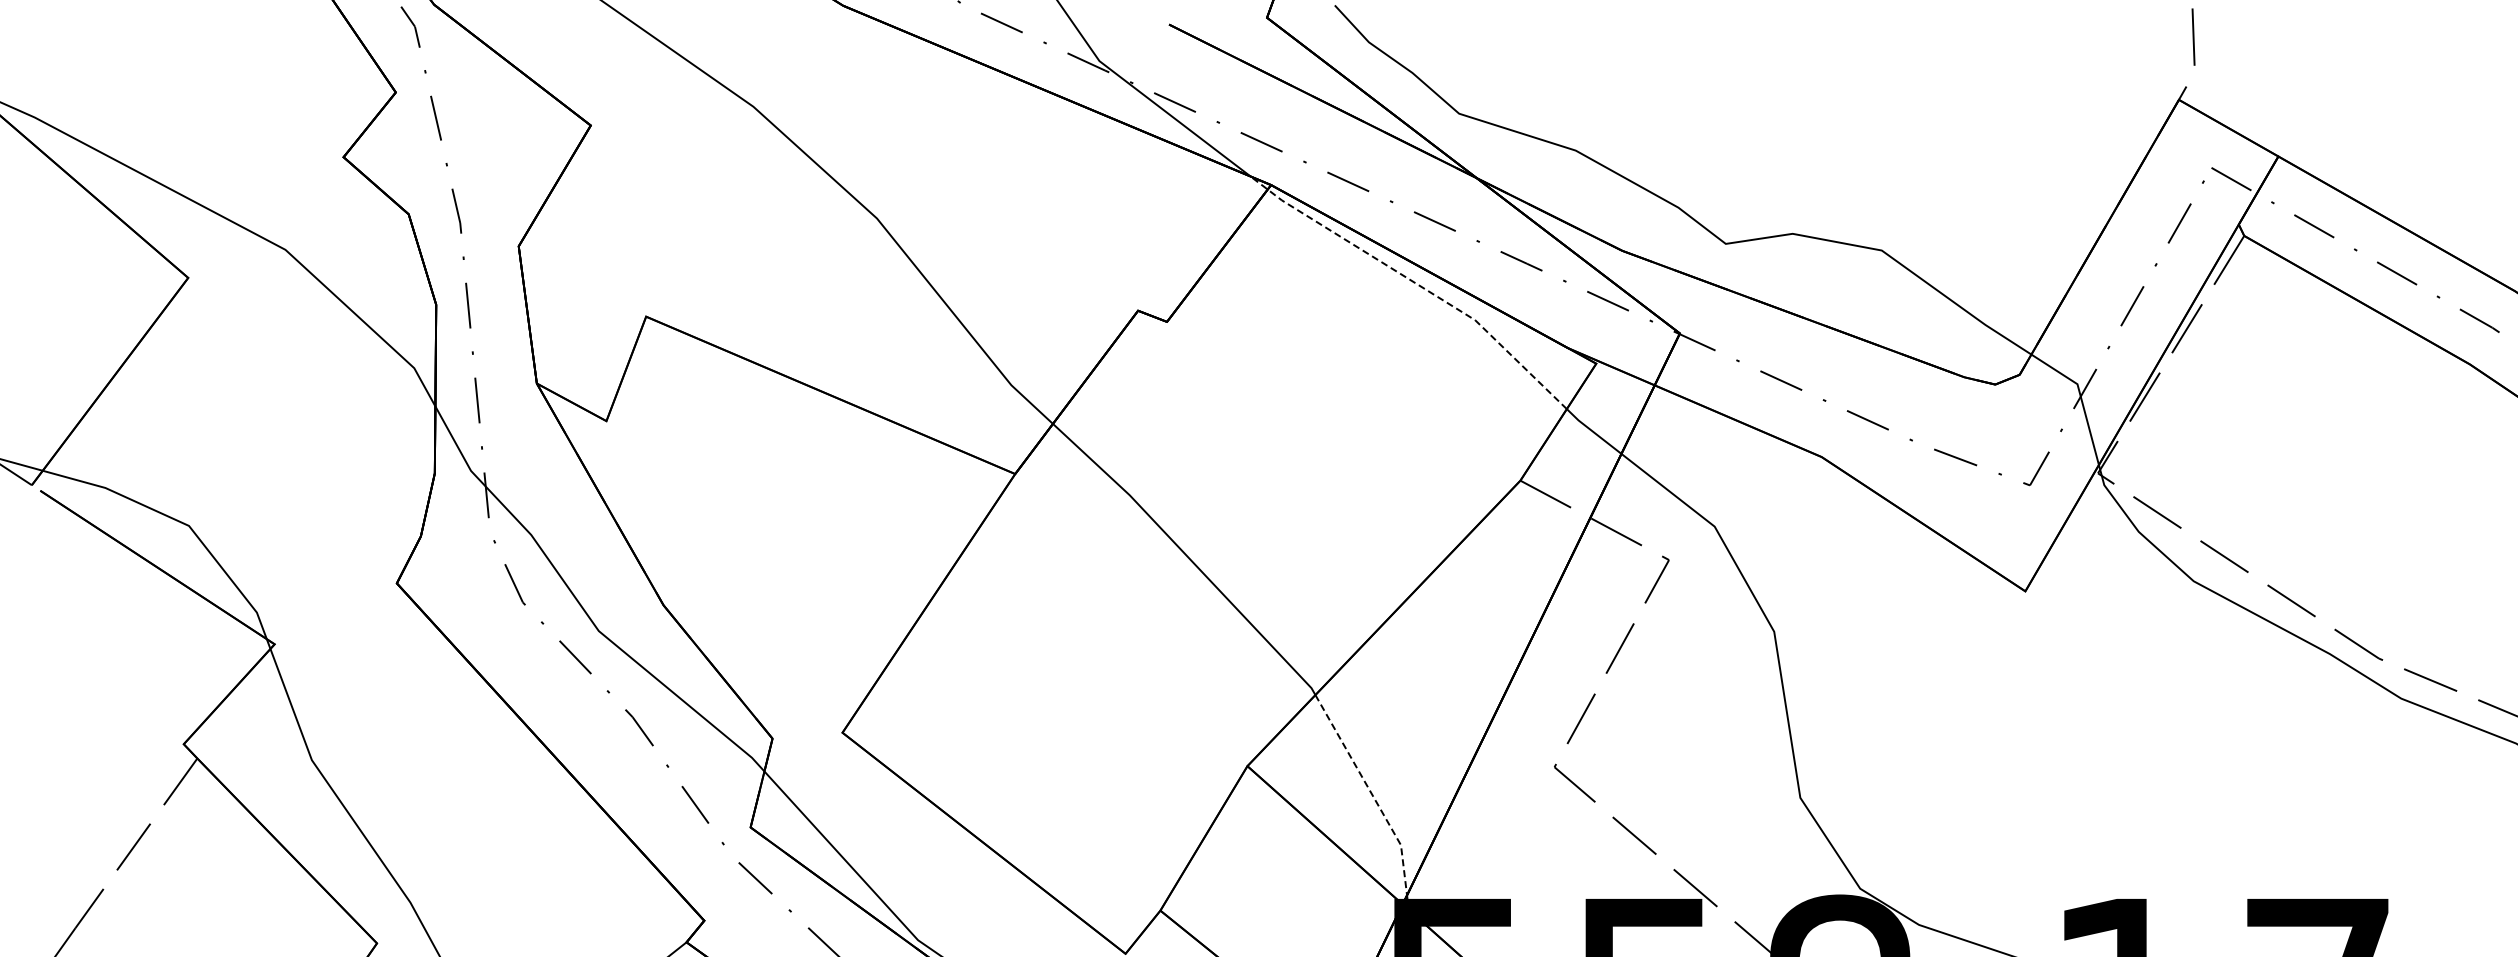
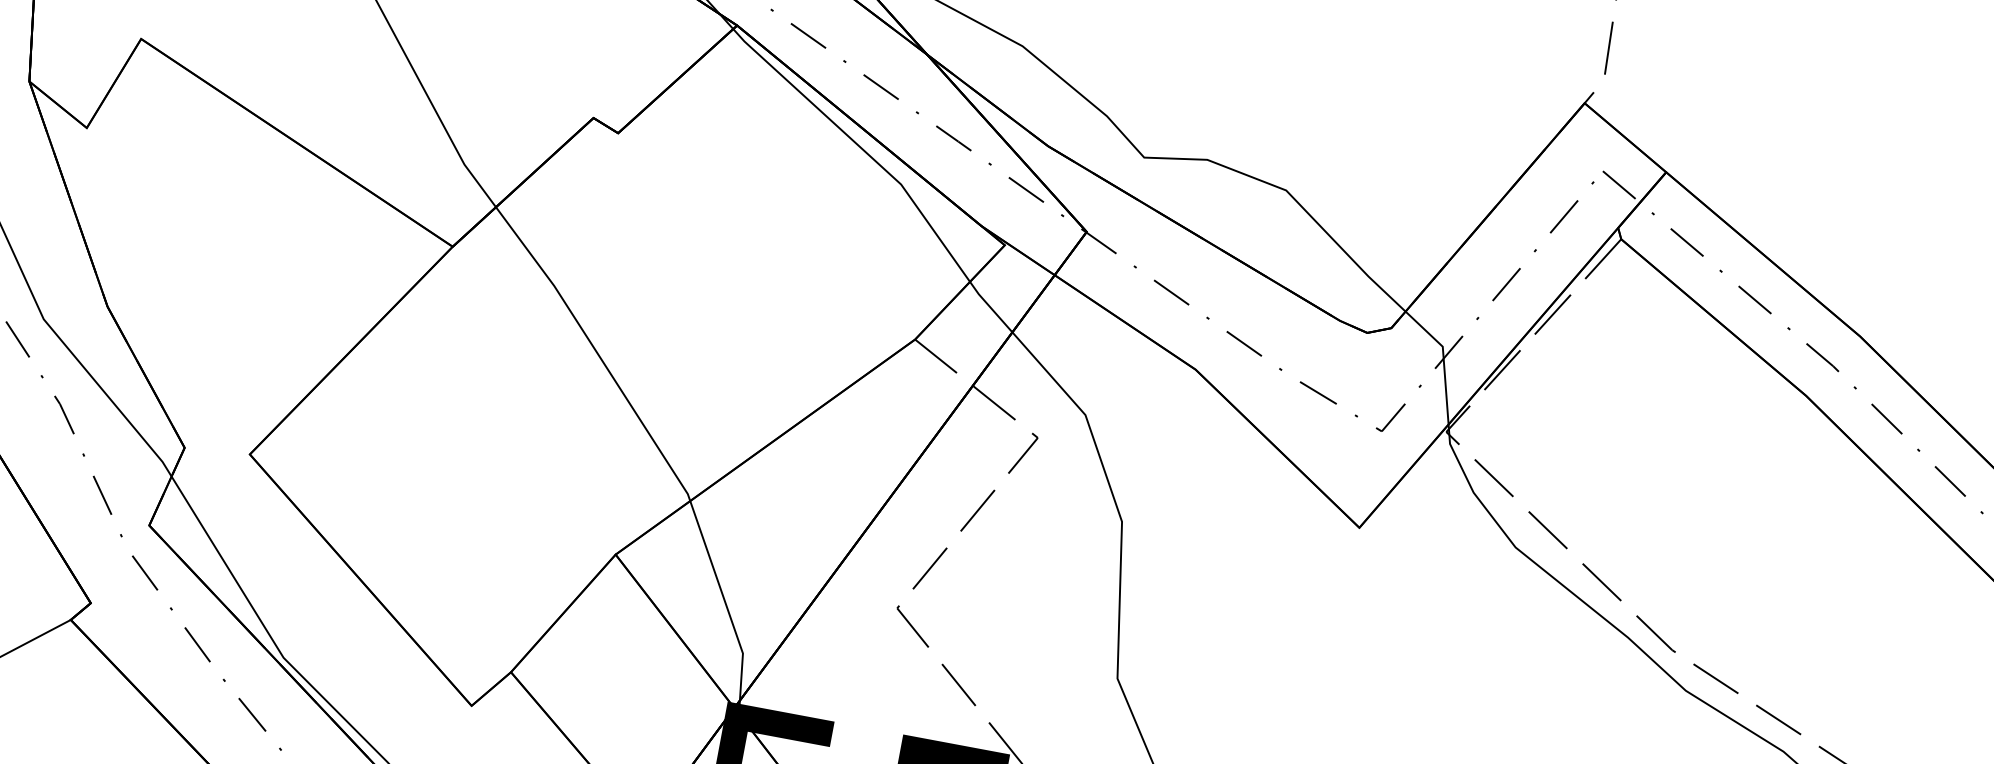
line: (1415, 283) -> (852, 140), dashed -> solid
line: (1374, 799) -> (726, 607), dashed -> solid

